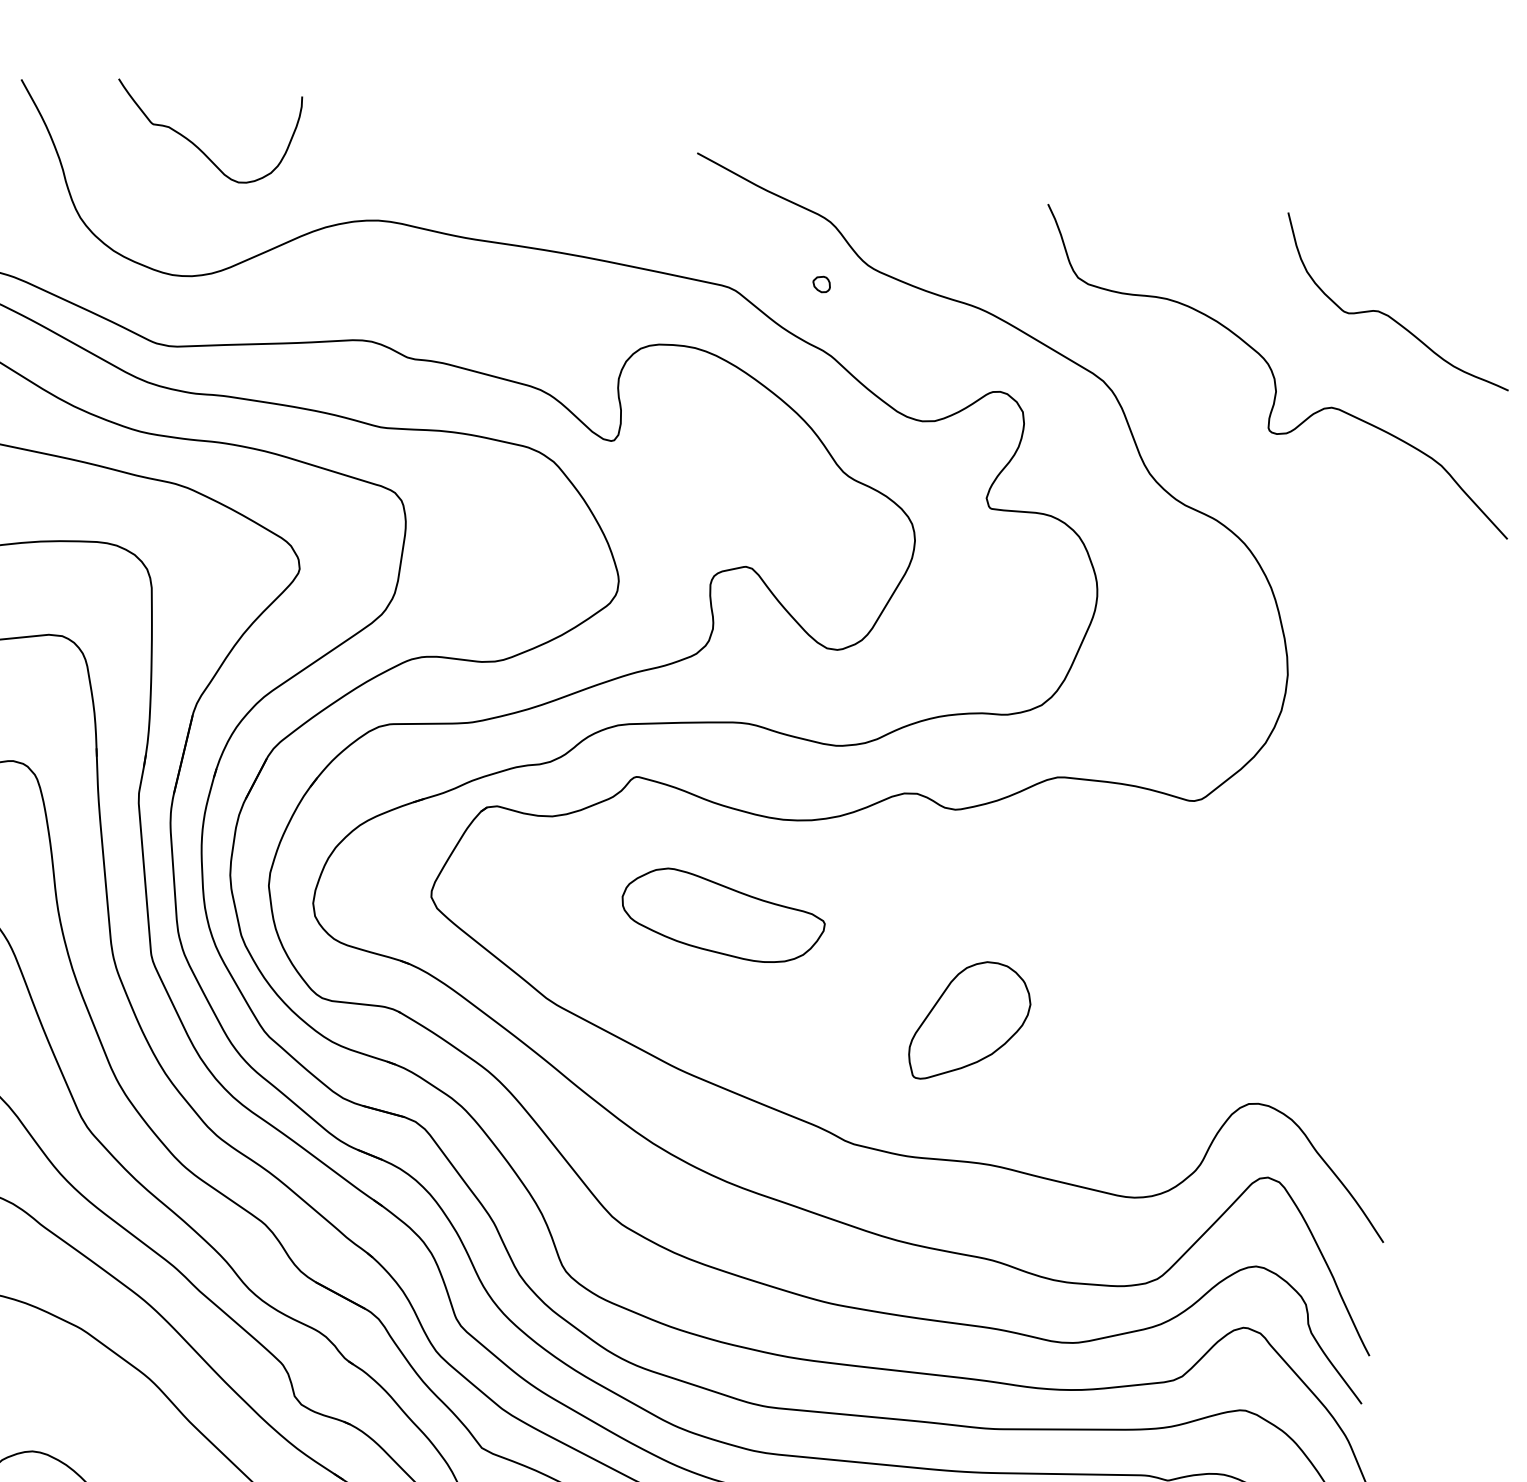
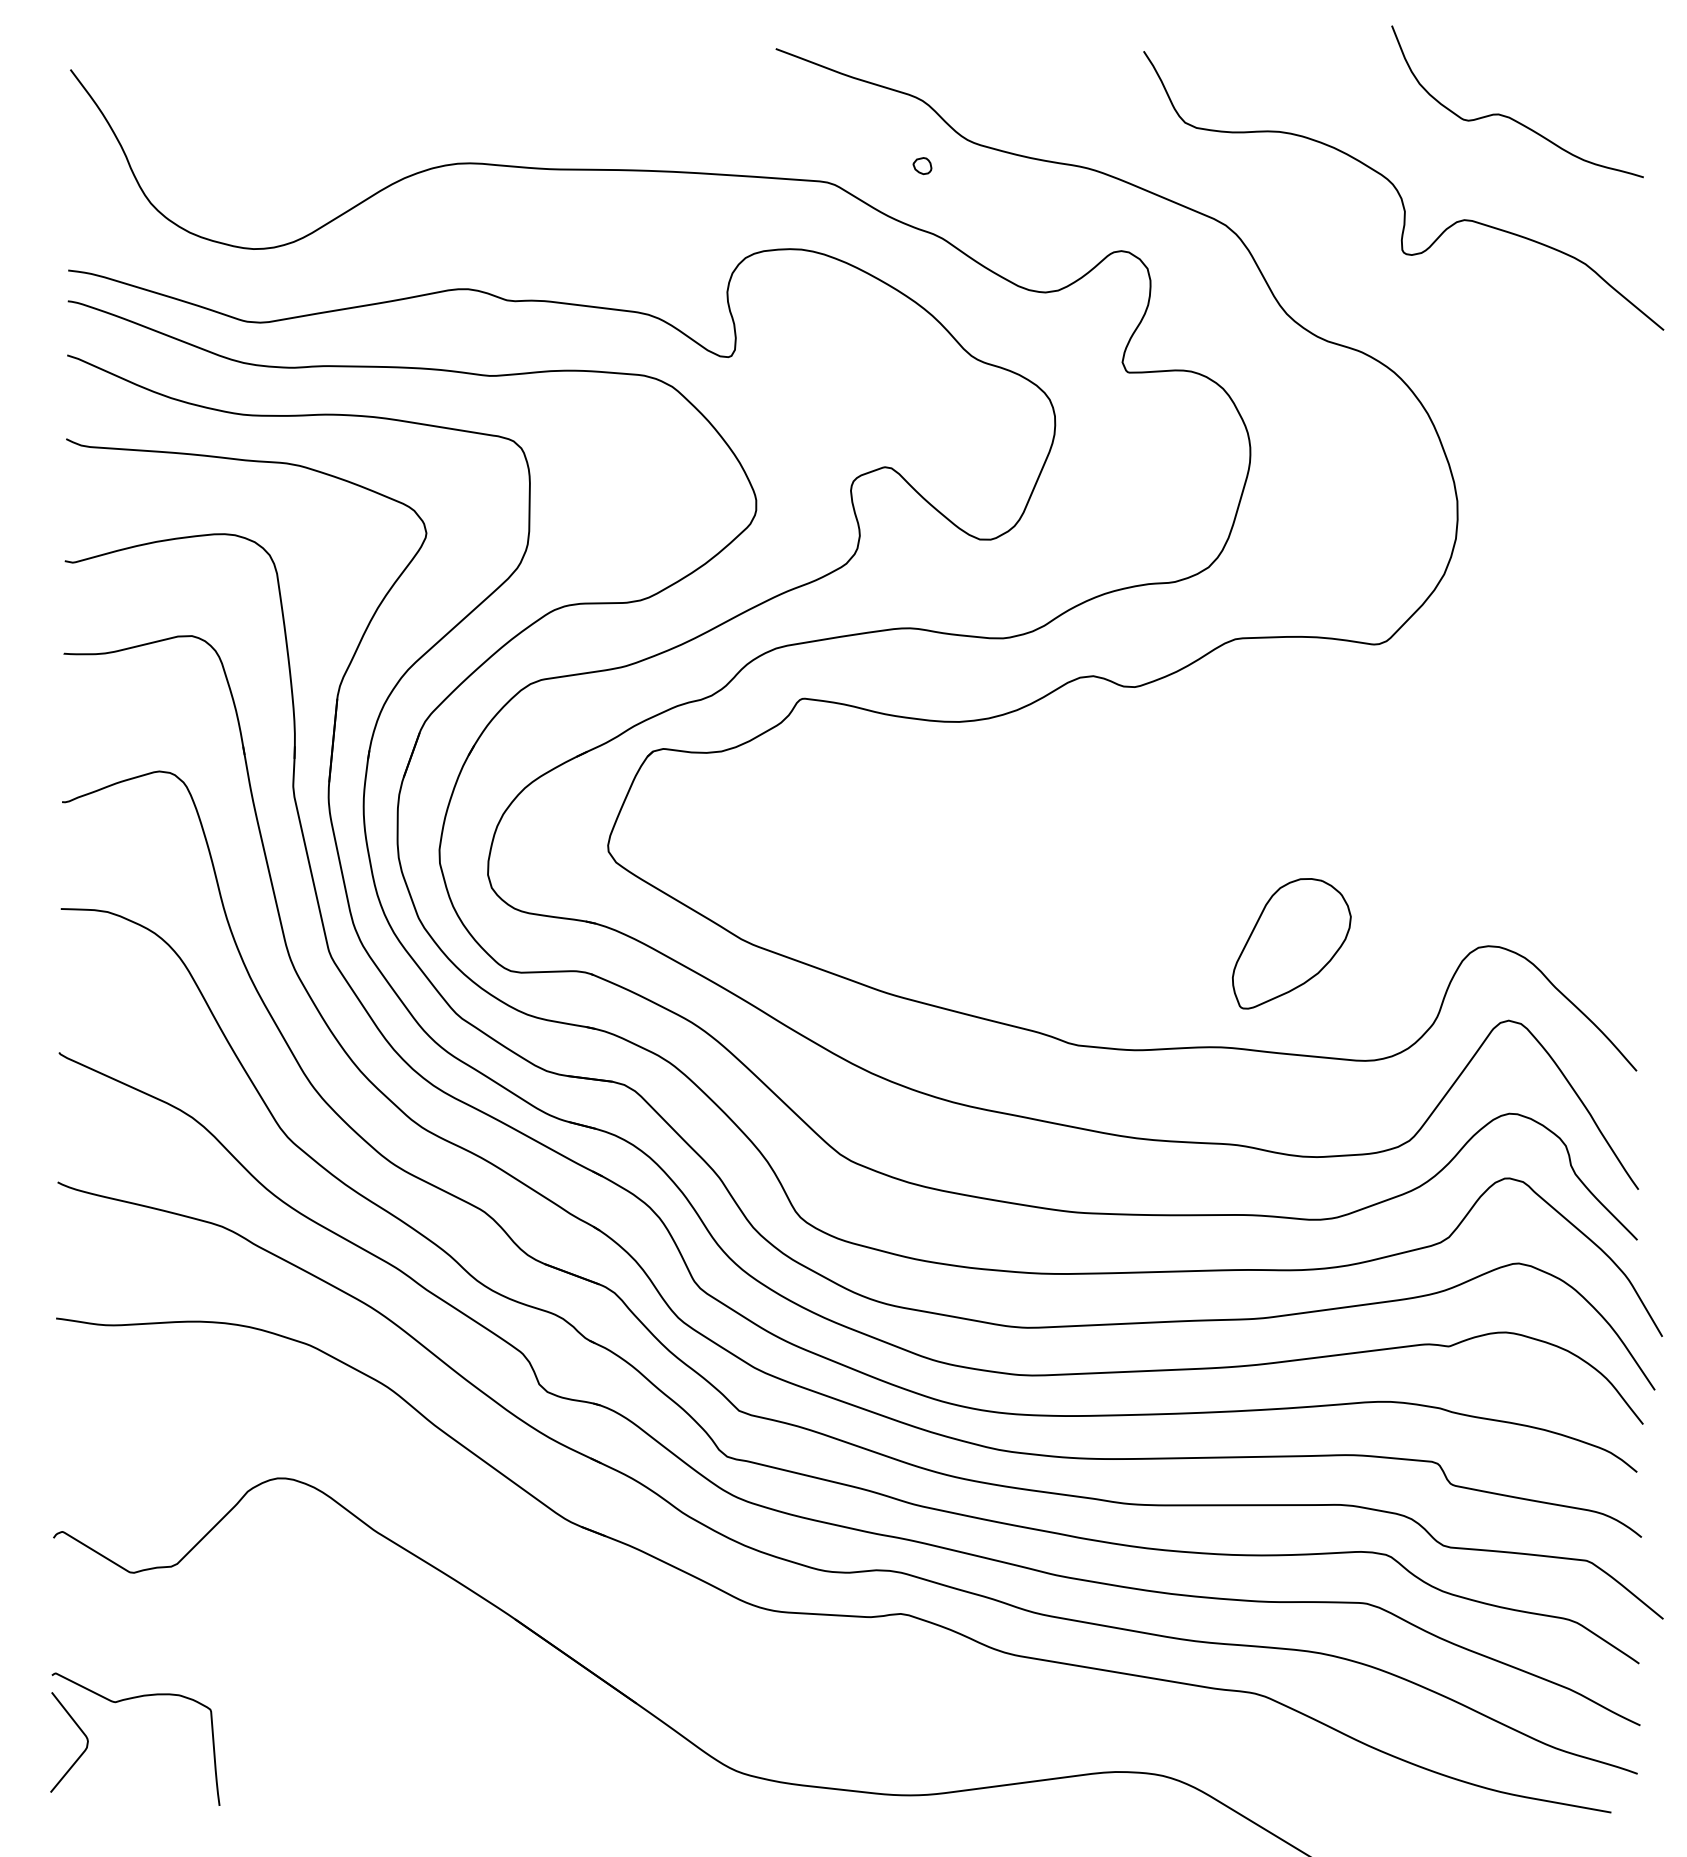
curve: (194, 143) -> (257, 110), removed
part: (722, 915) -> (910, 829), removed
part: (970, 1022) -> (1291, 943), moved

